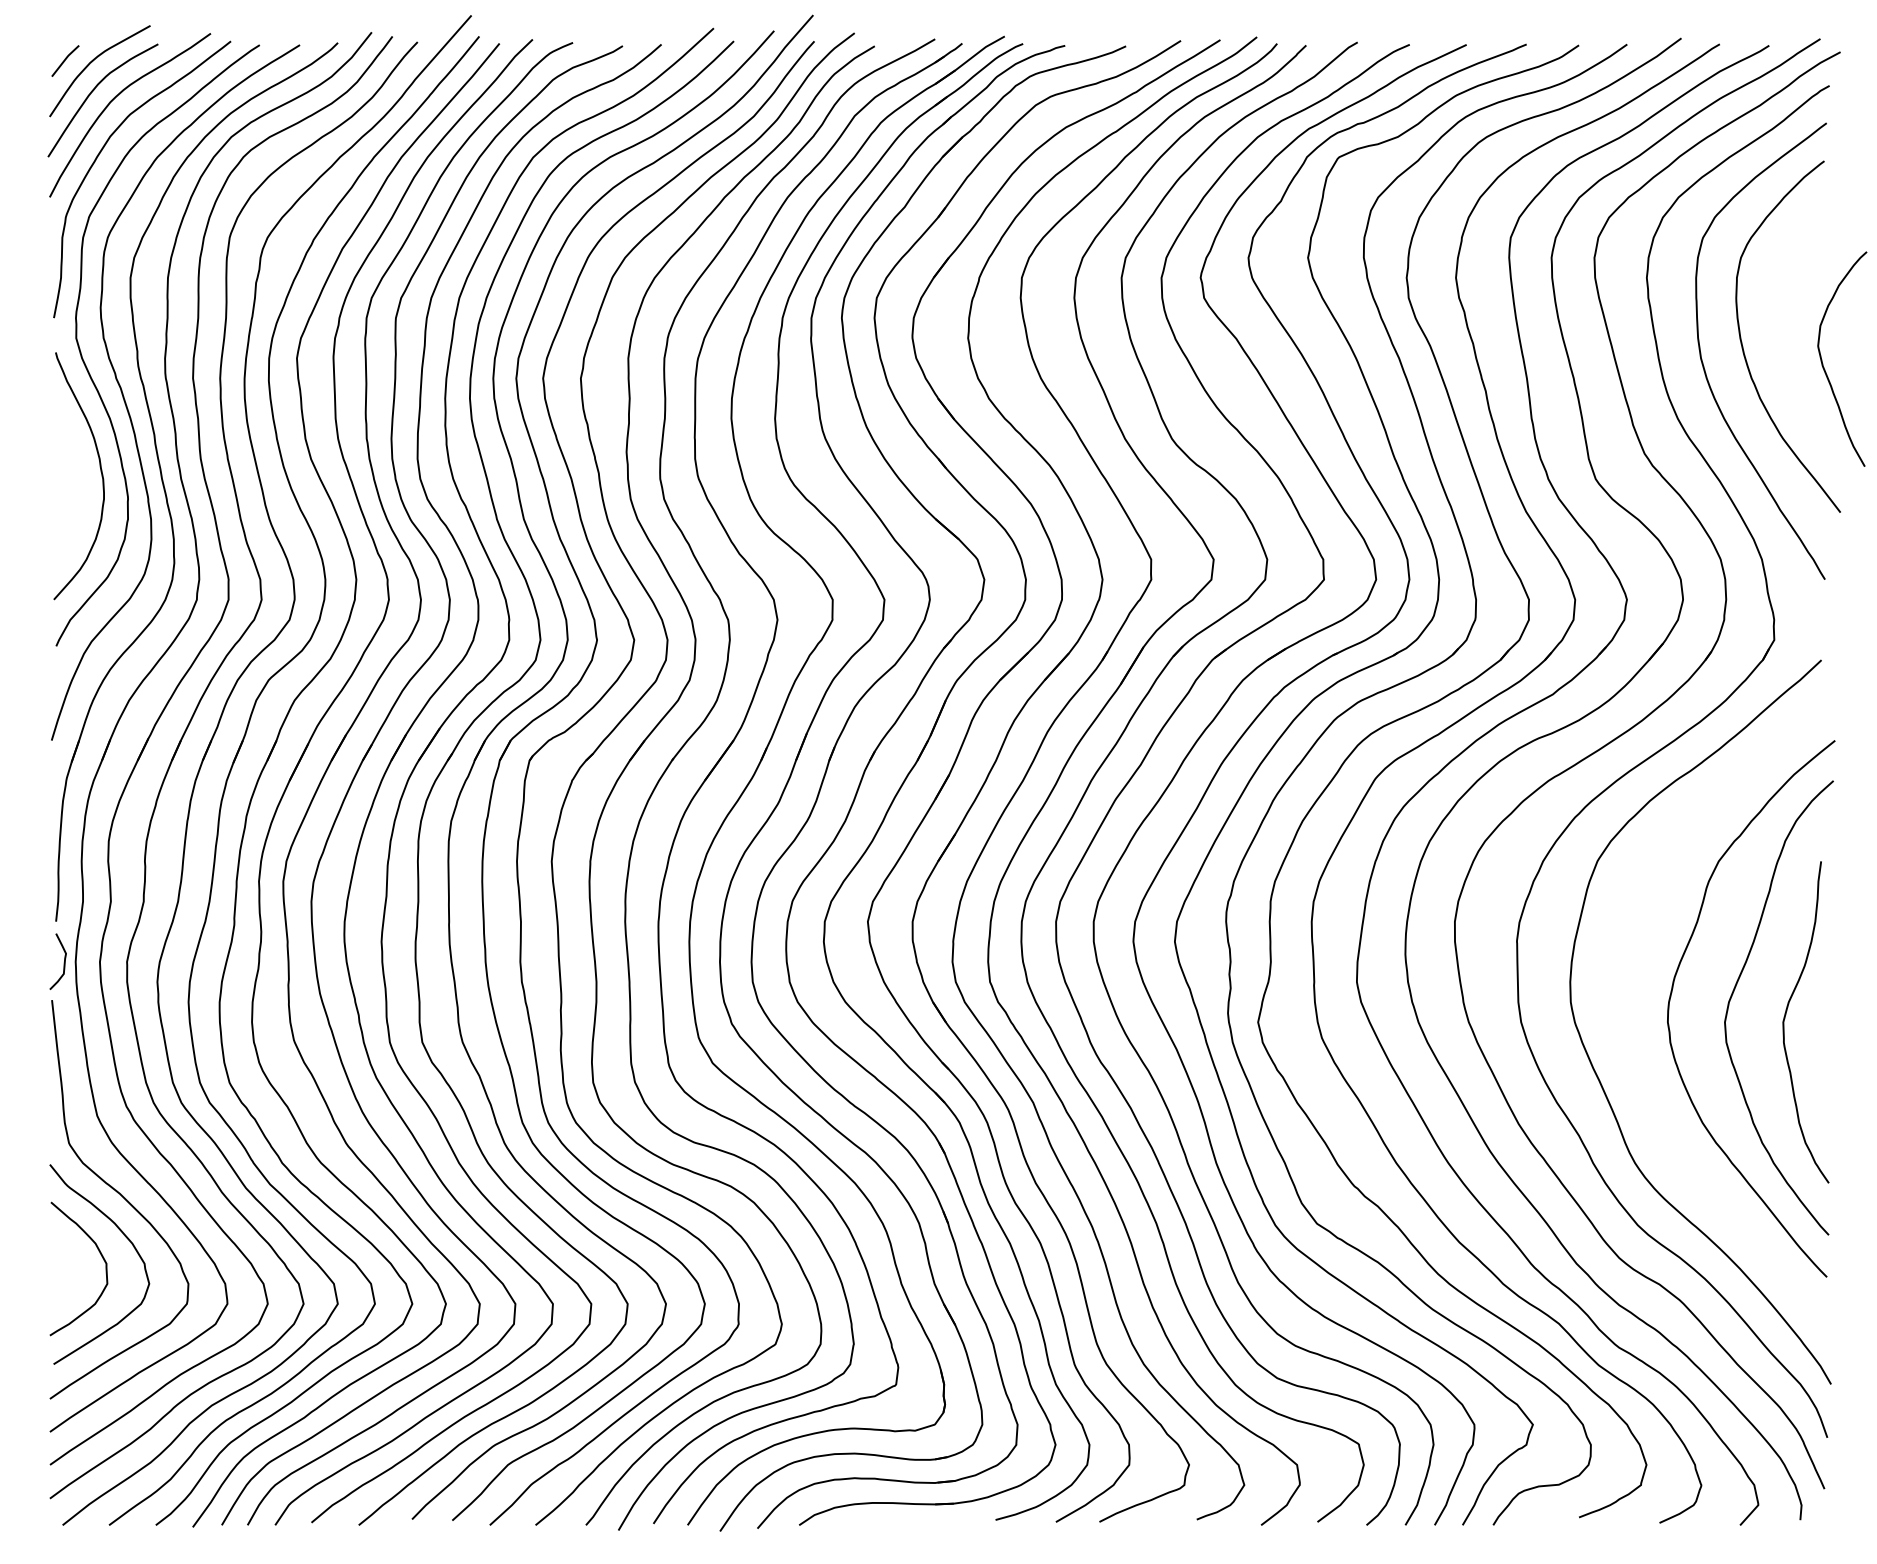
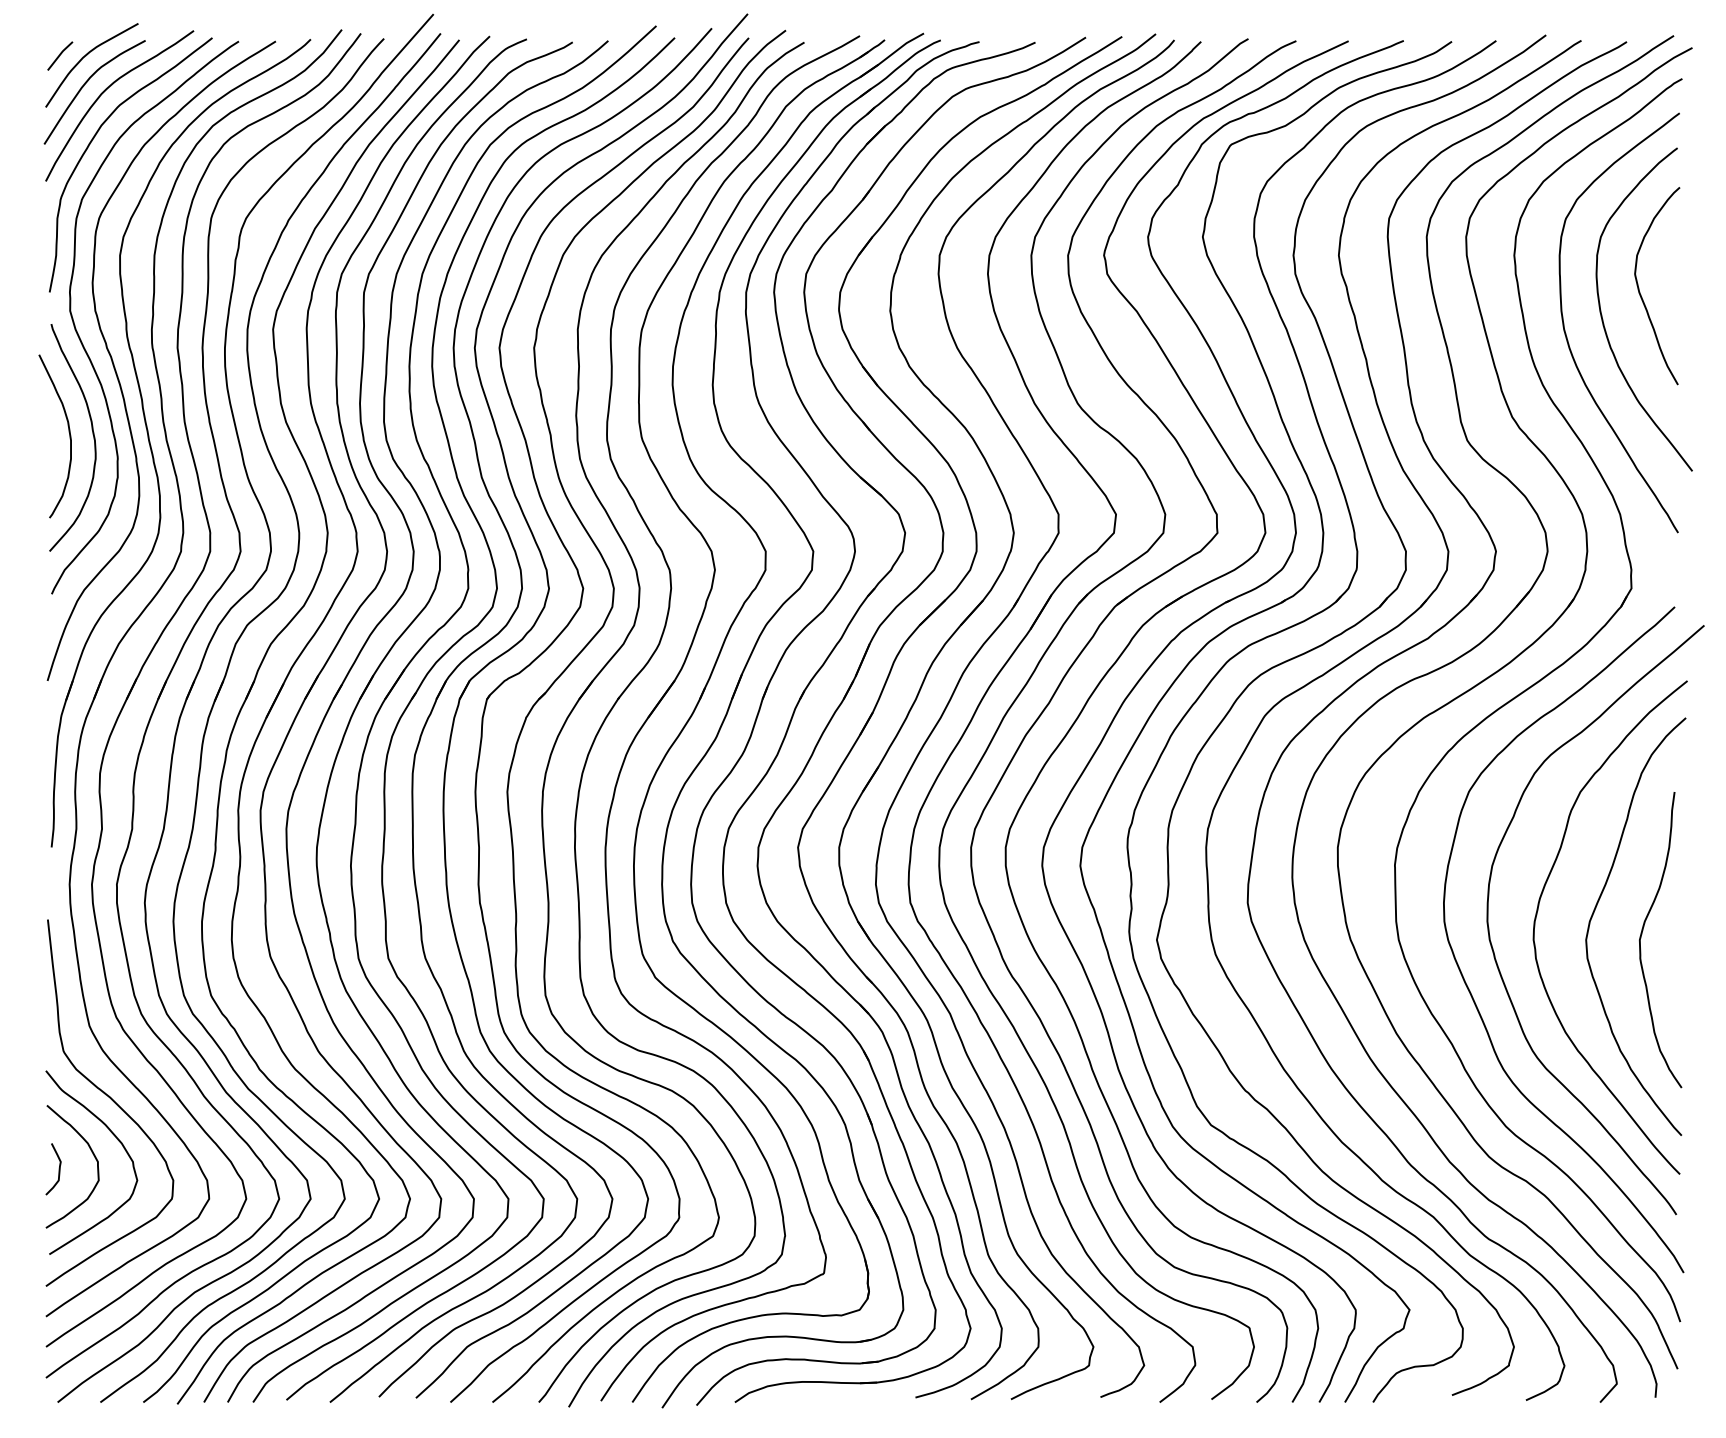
curve: (1823, 363) -> (1639, 290), moved
curve: (74, 469) -> (68, 431), added
curve: (63, 962) -> (58, 1170), moved
curve: (1625, 1035) -> (1494, 952), added

